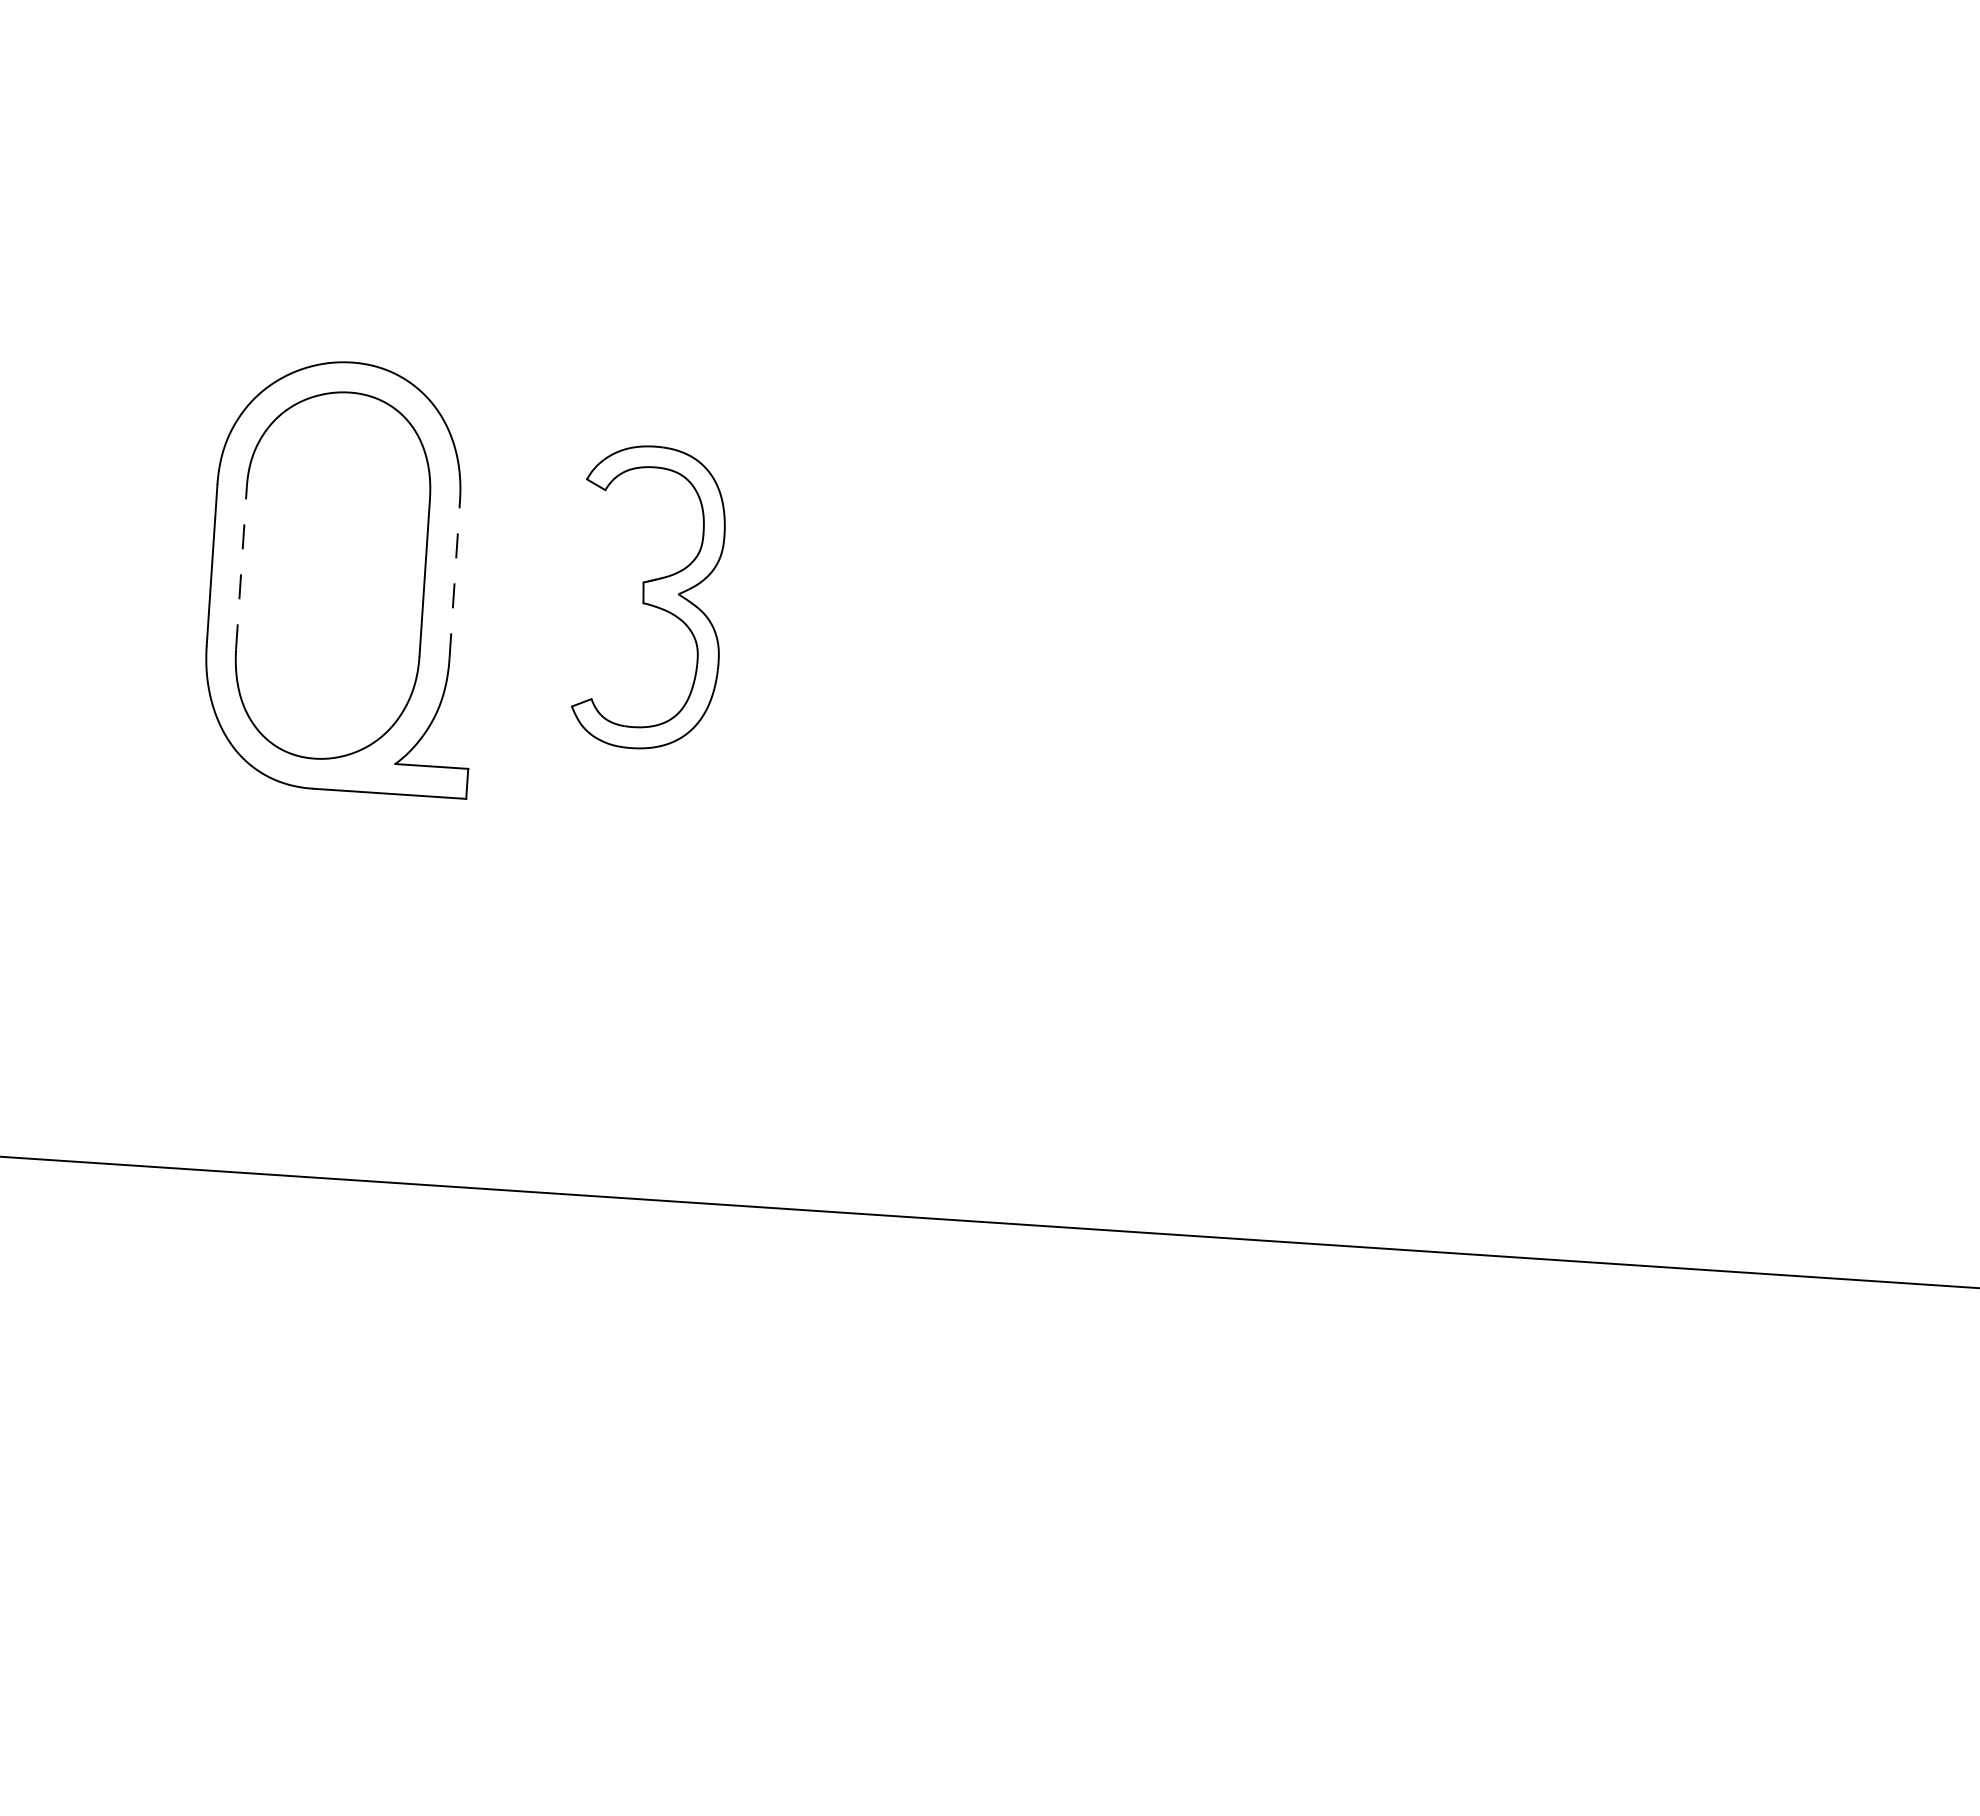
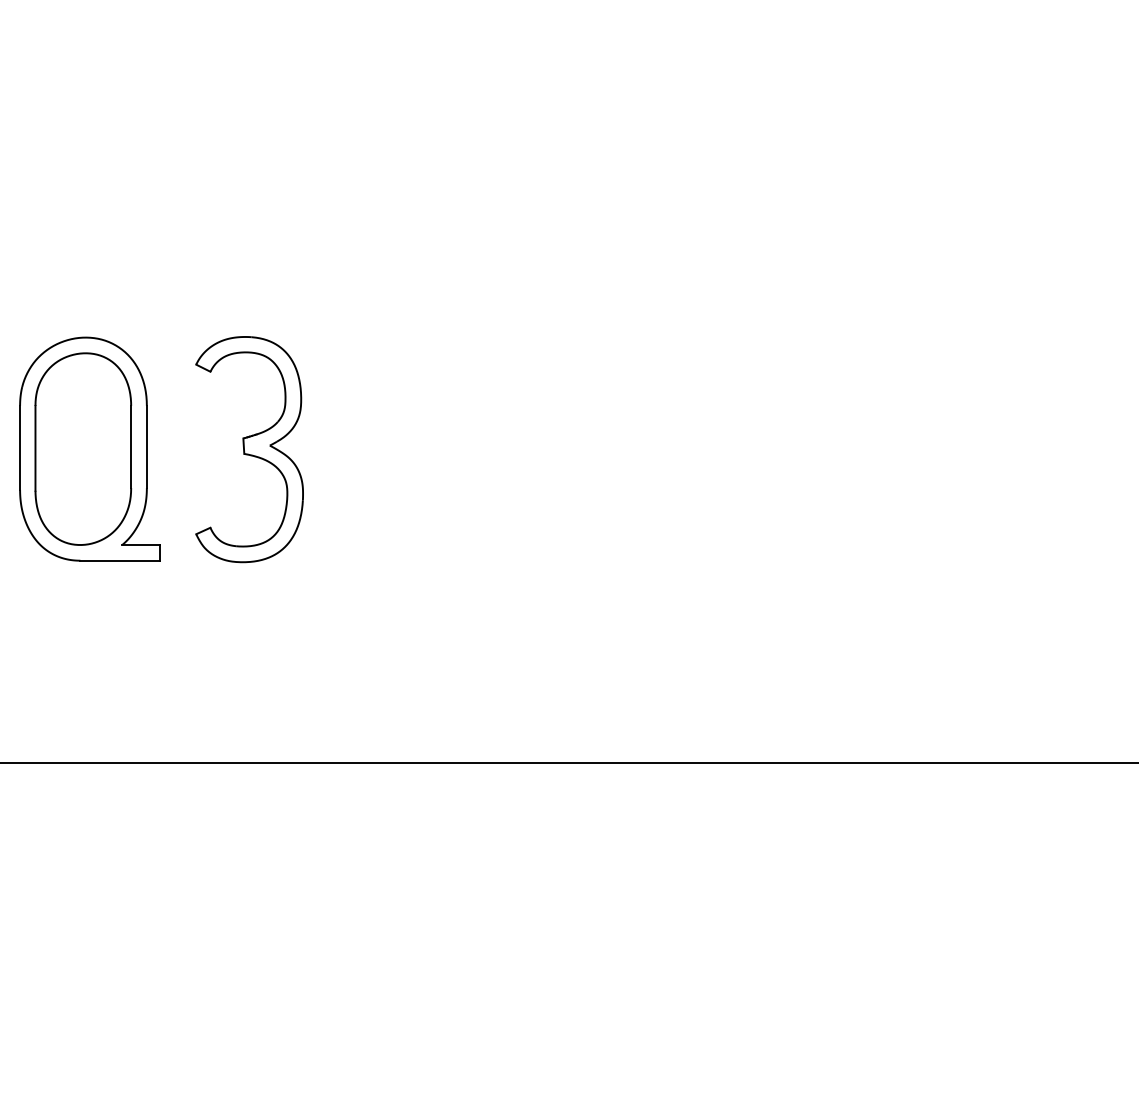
line: (241, 566) -> (35, 447), dashed -> solid
line: (454, 578) -> (146, 446), dashed -> solid
part: (650, 597) -> (249, 449), size x1.43

